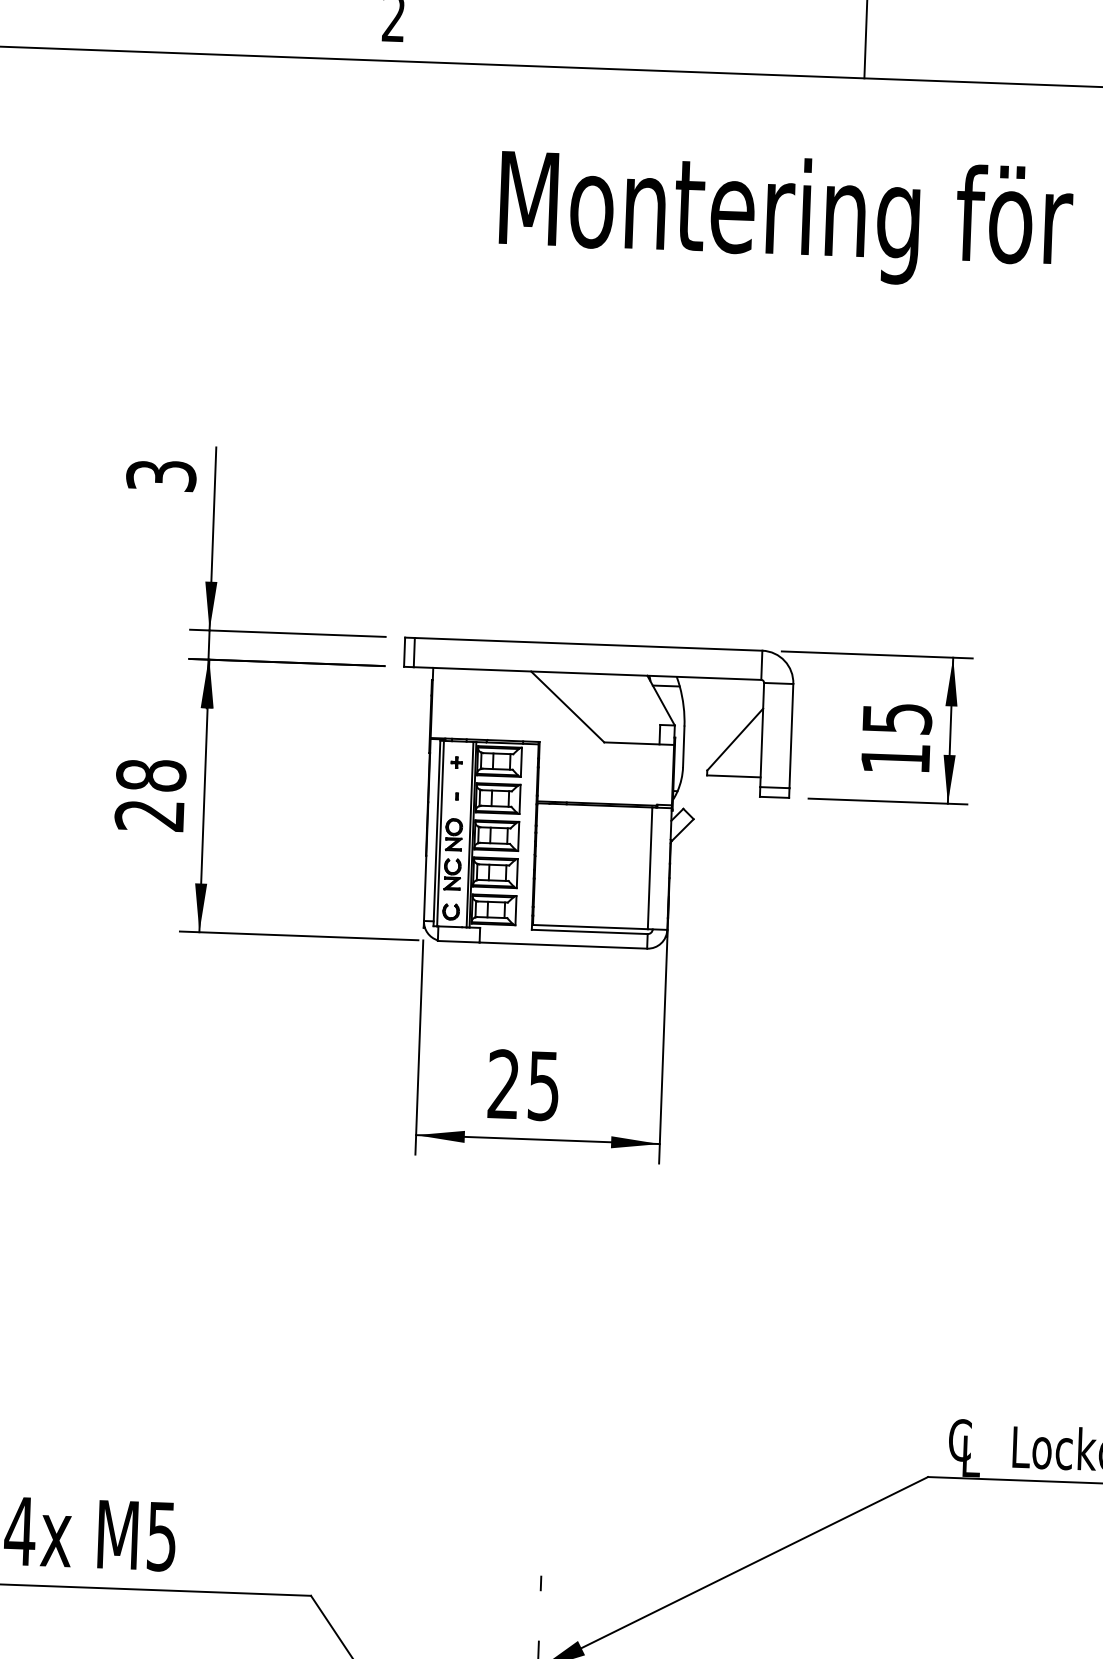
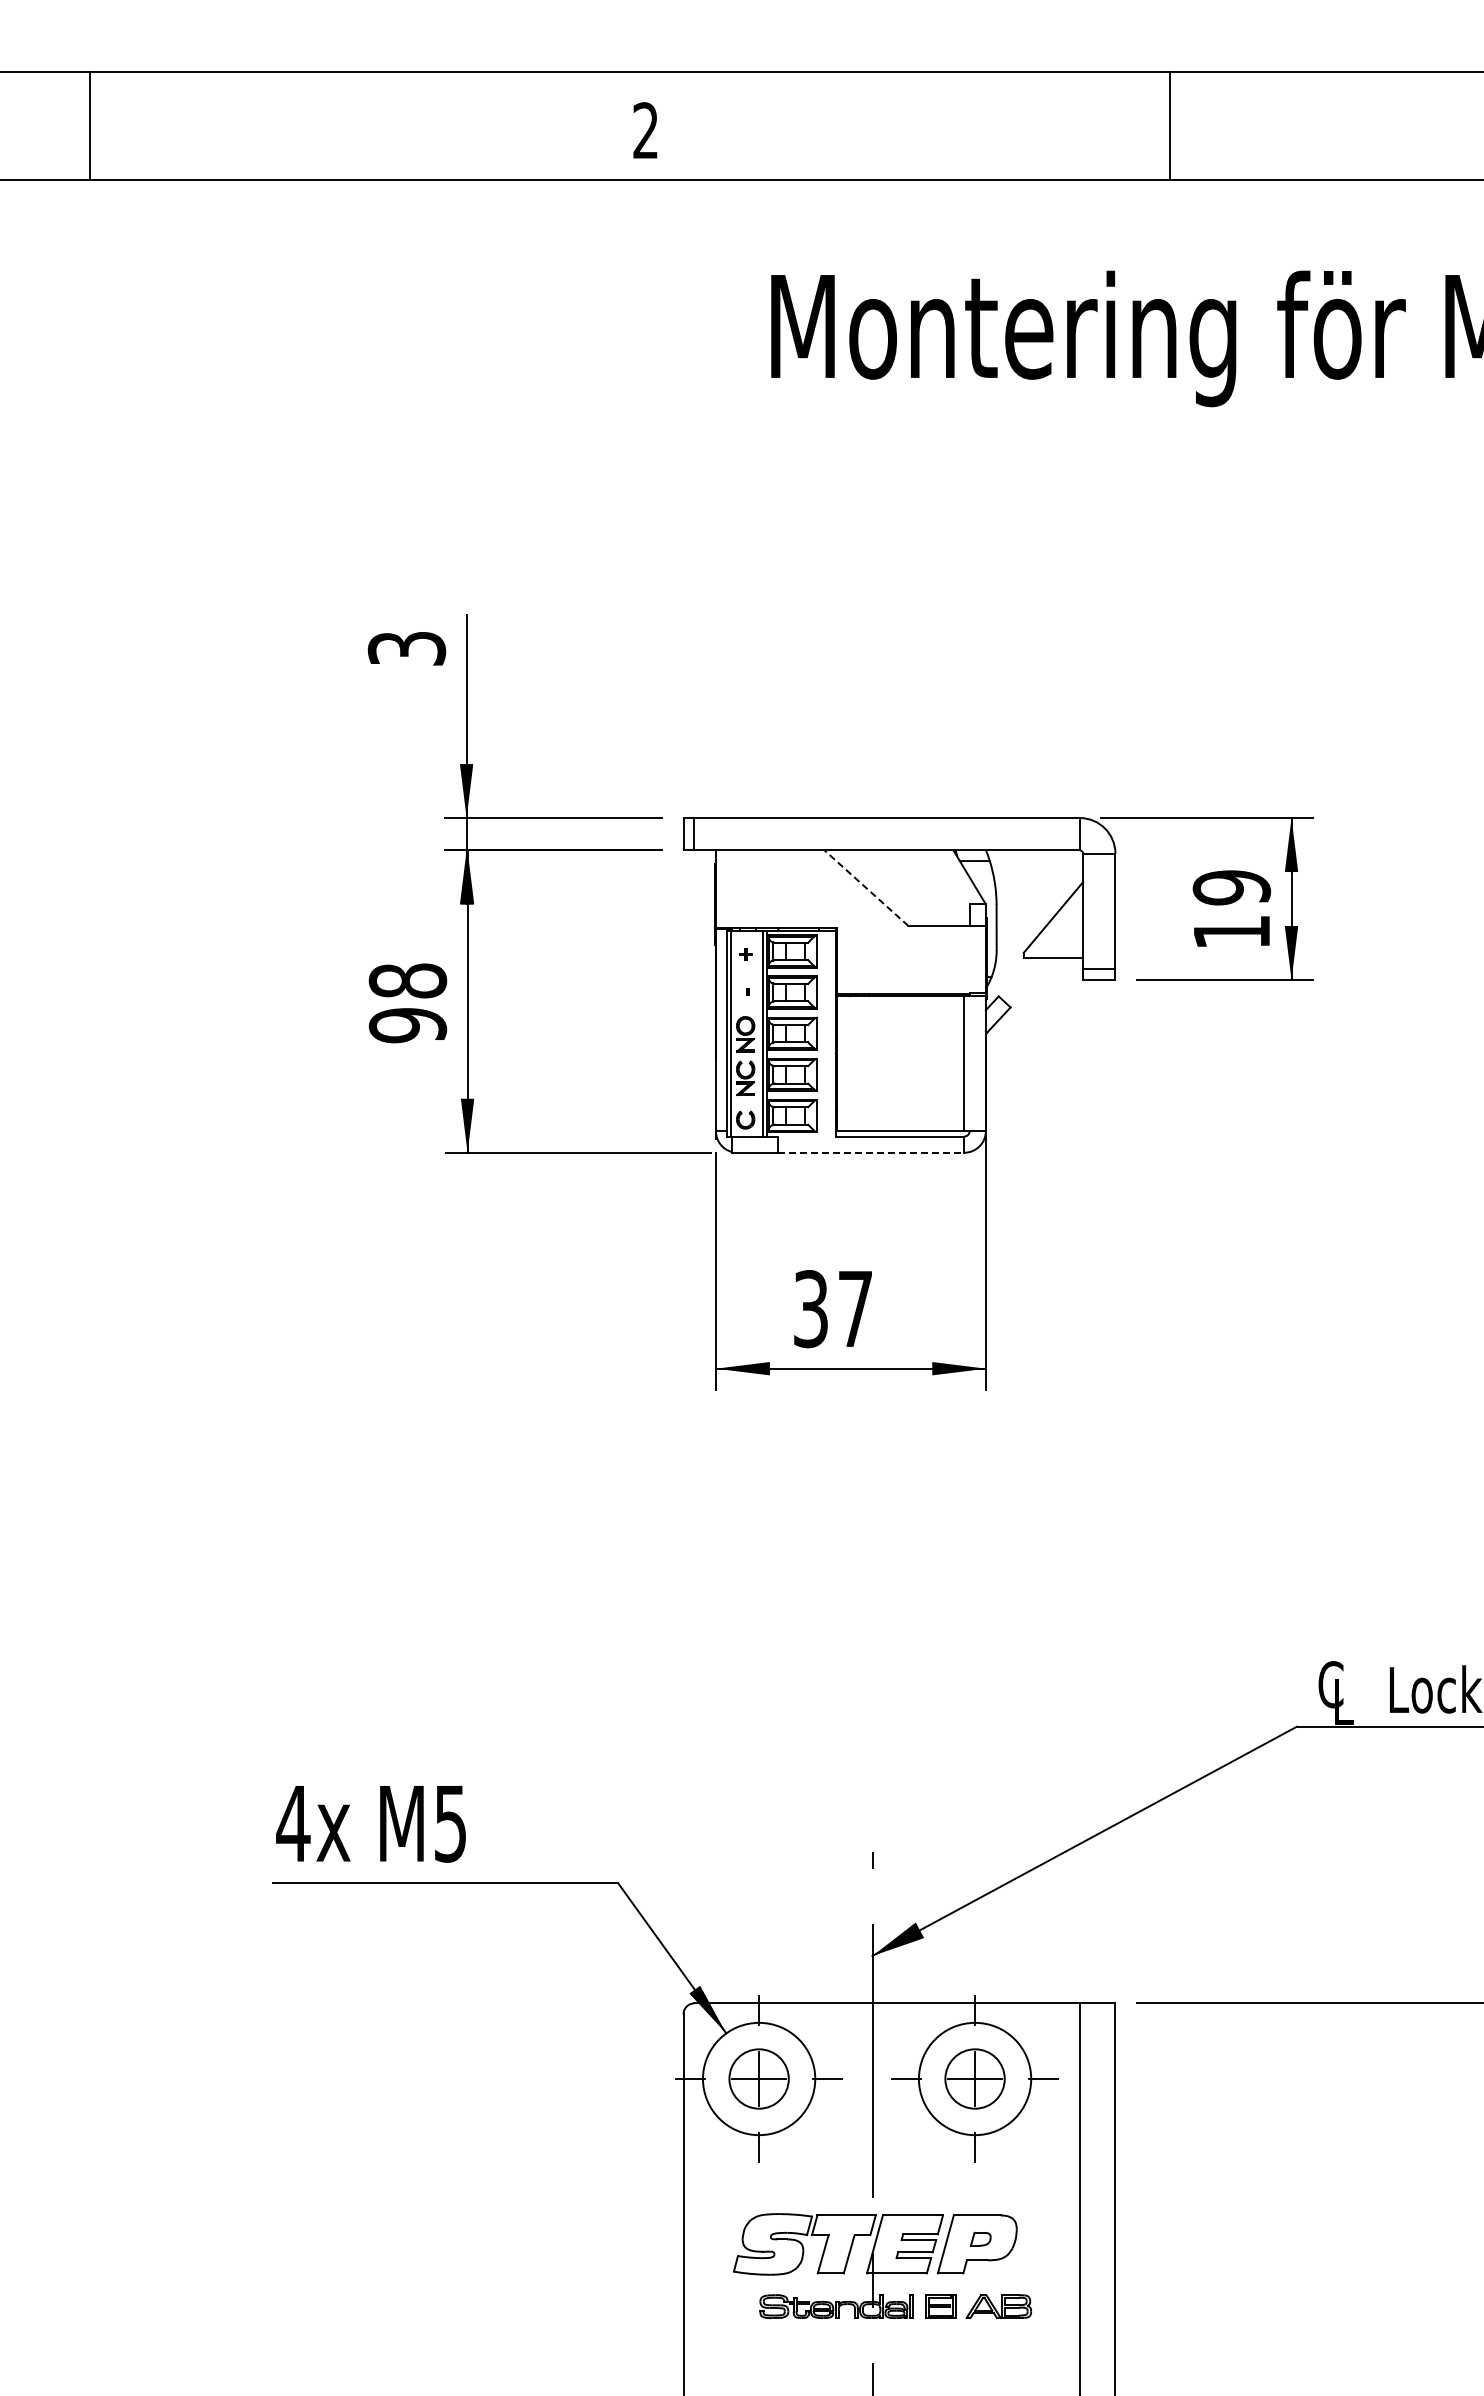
line: (567, 706) -> (866, 887), solid -> dashed
text: (896, 718) -> (1231, 887), 15 -> 19
text: (149, 815) -> (407, 1025), 28 -> 98
line: (563, 945) -> (871, 1152), solid -> dashed
text: (523, 1085) -> (832, 1309), 25 -> 37

